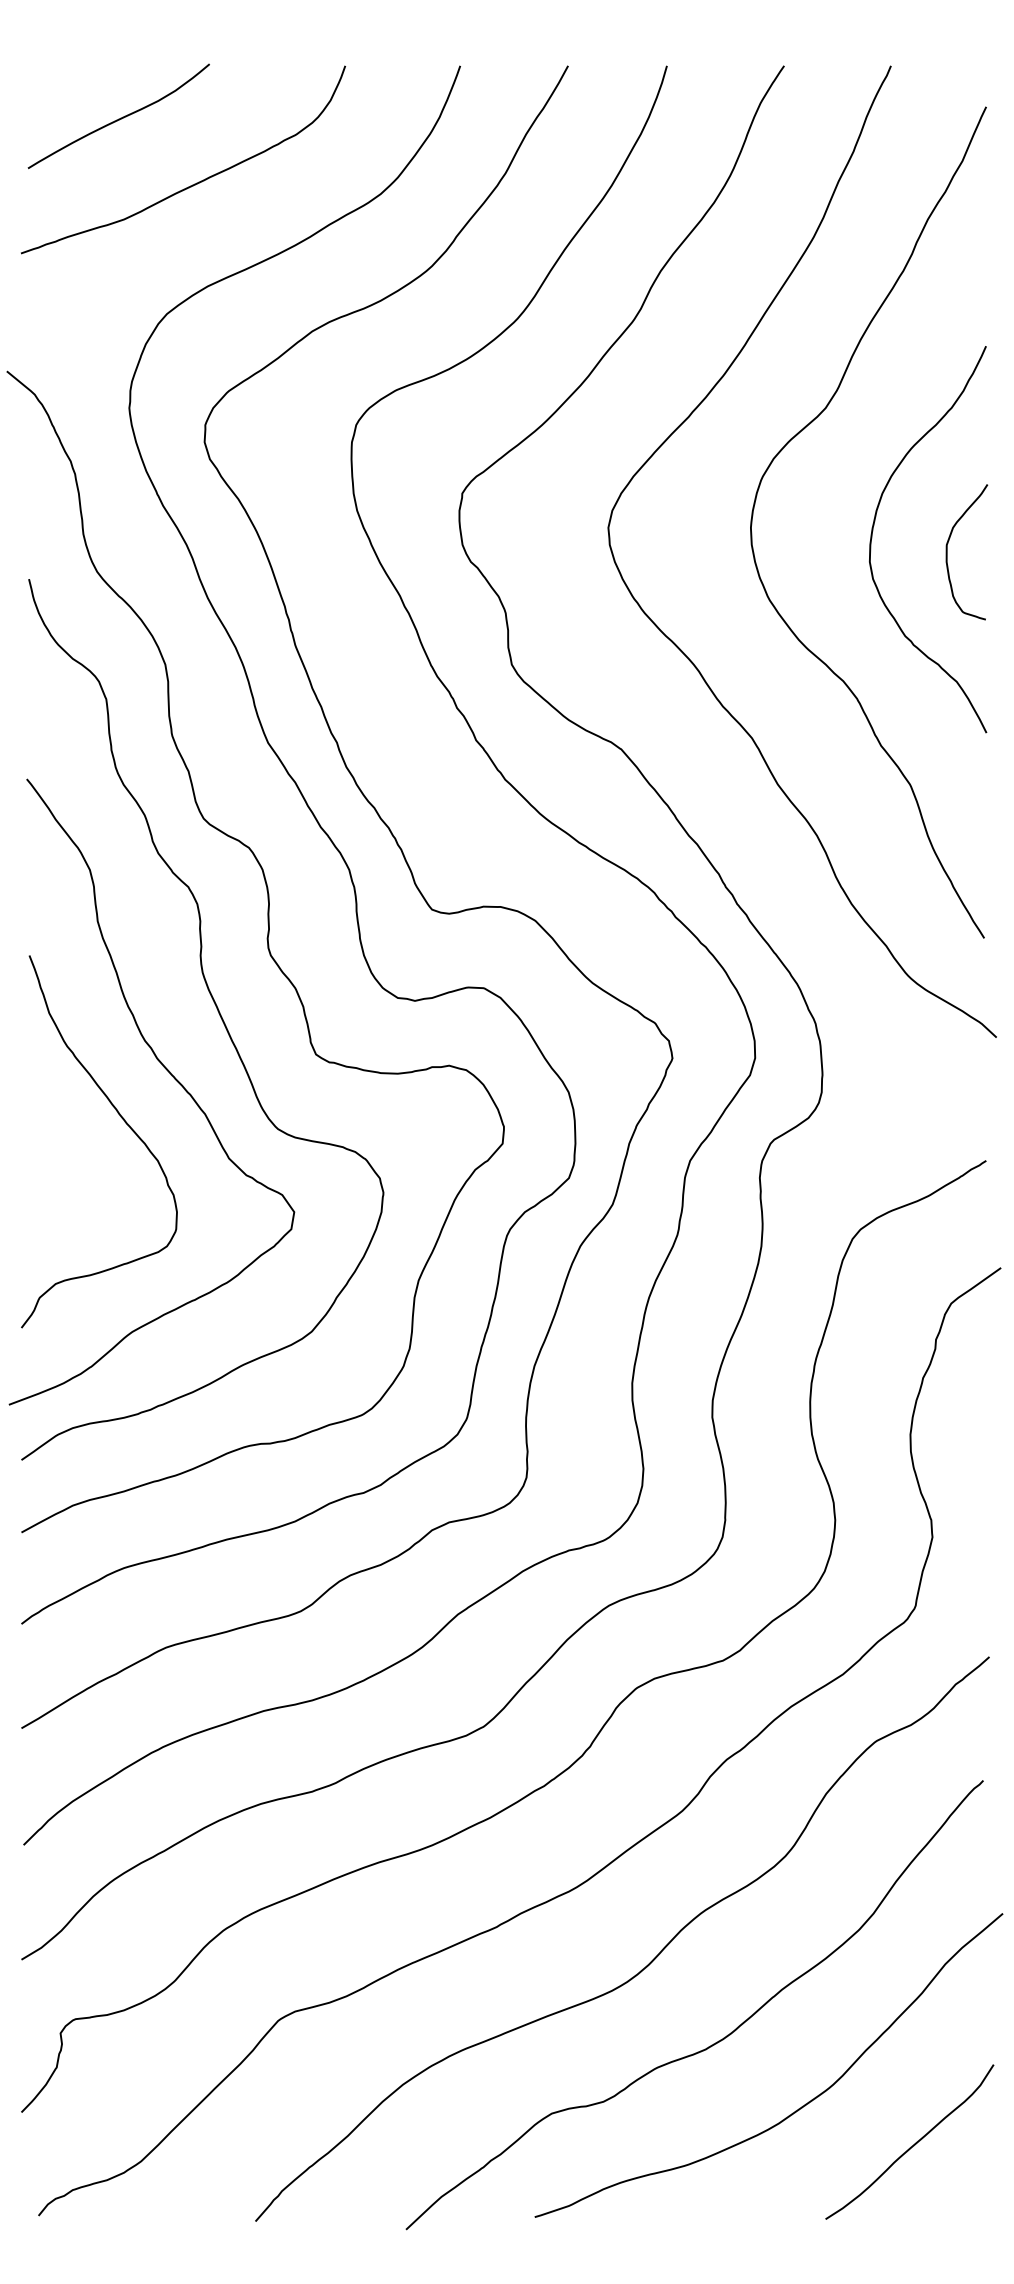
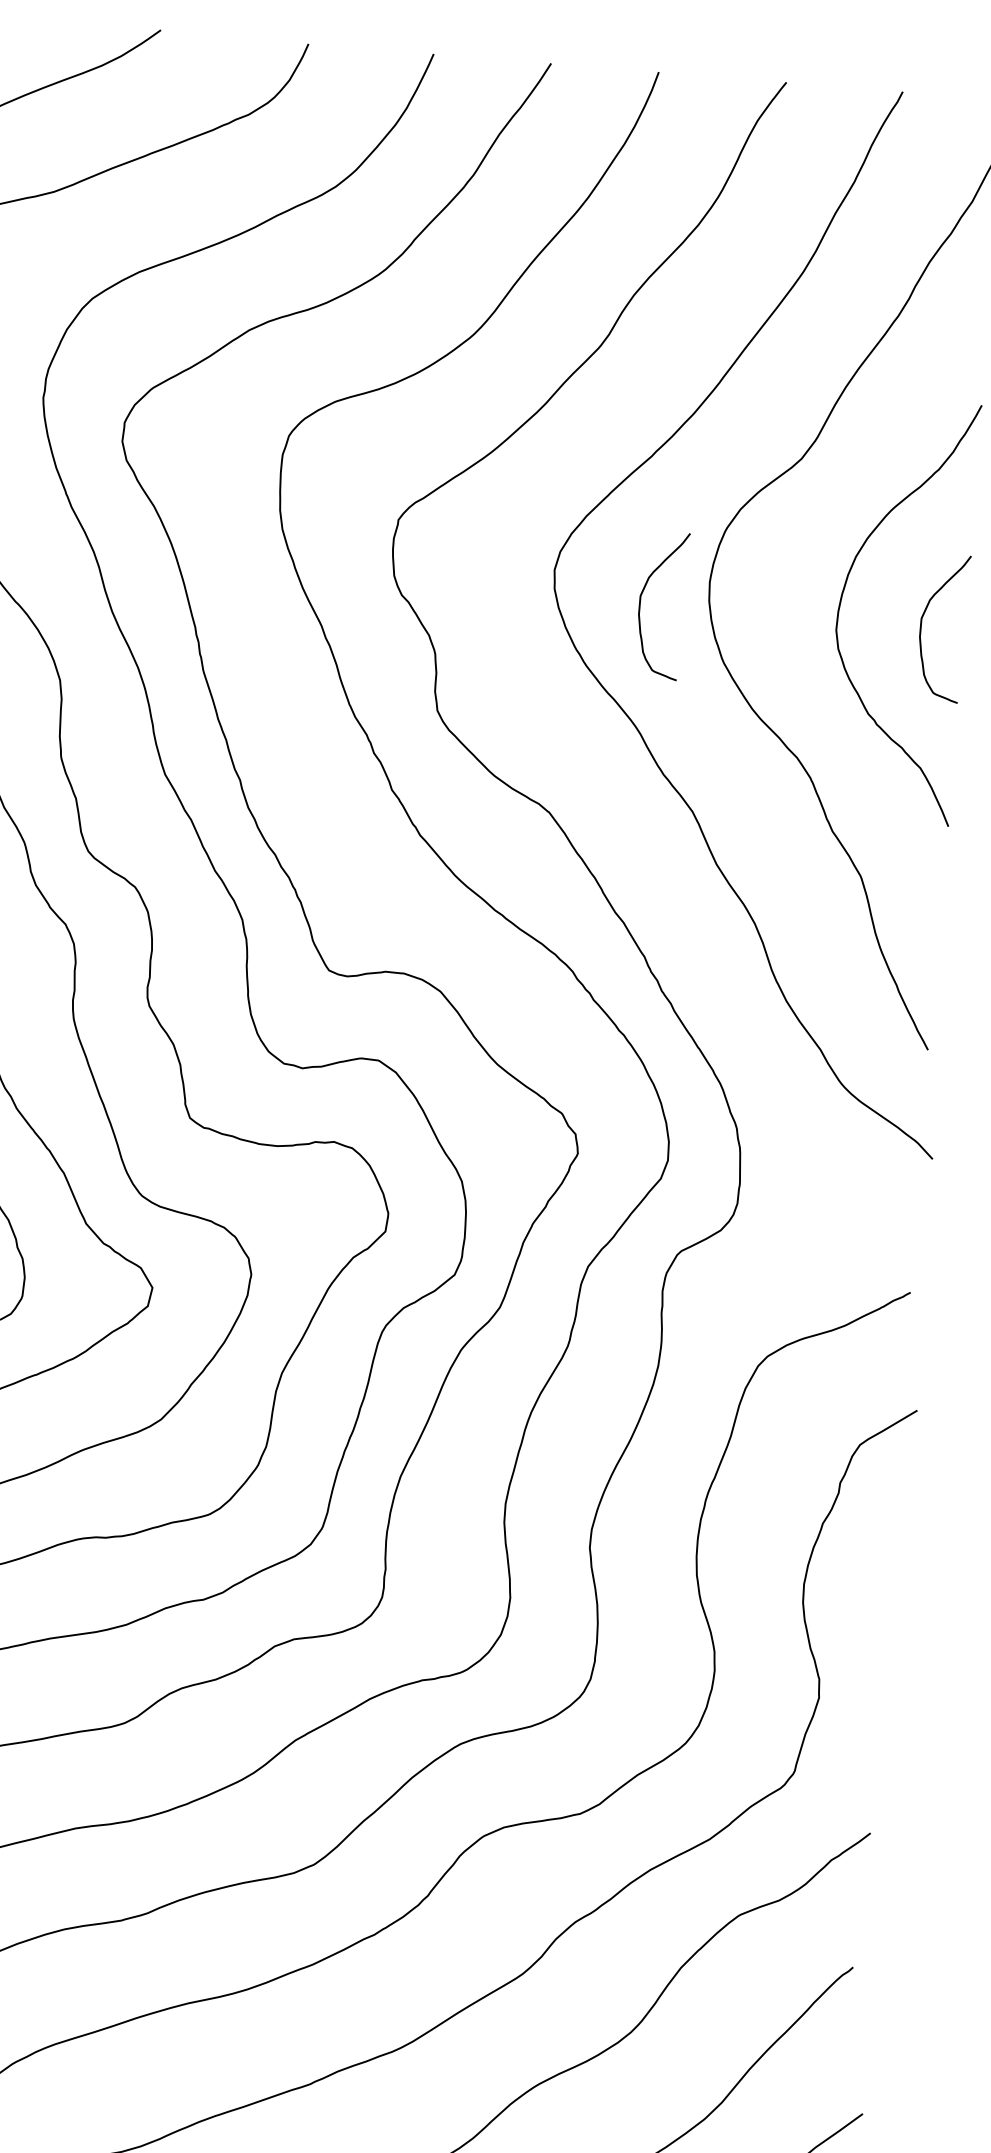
curve: (689, 552) -> (640, 604), added

